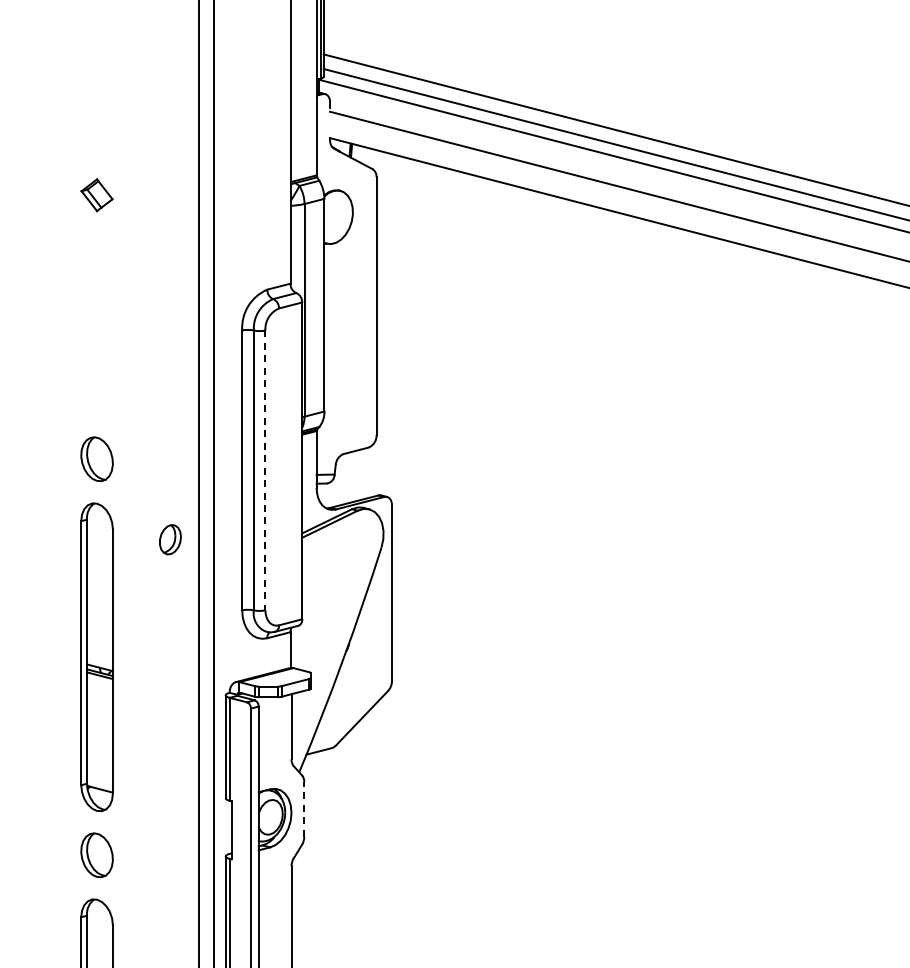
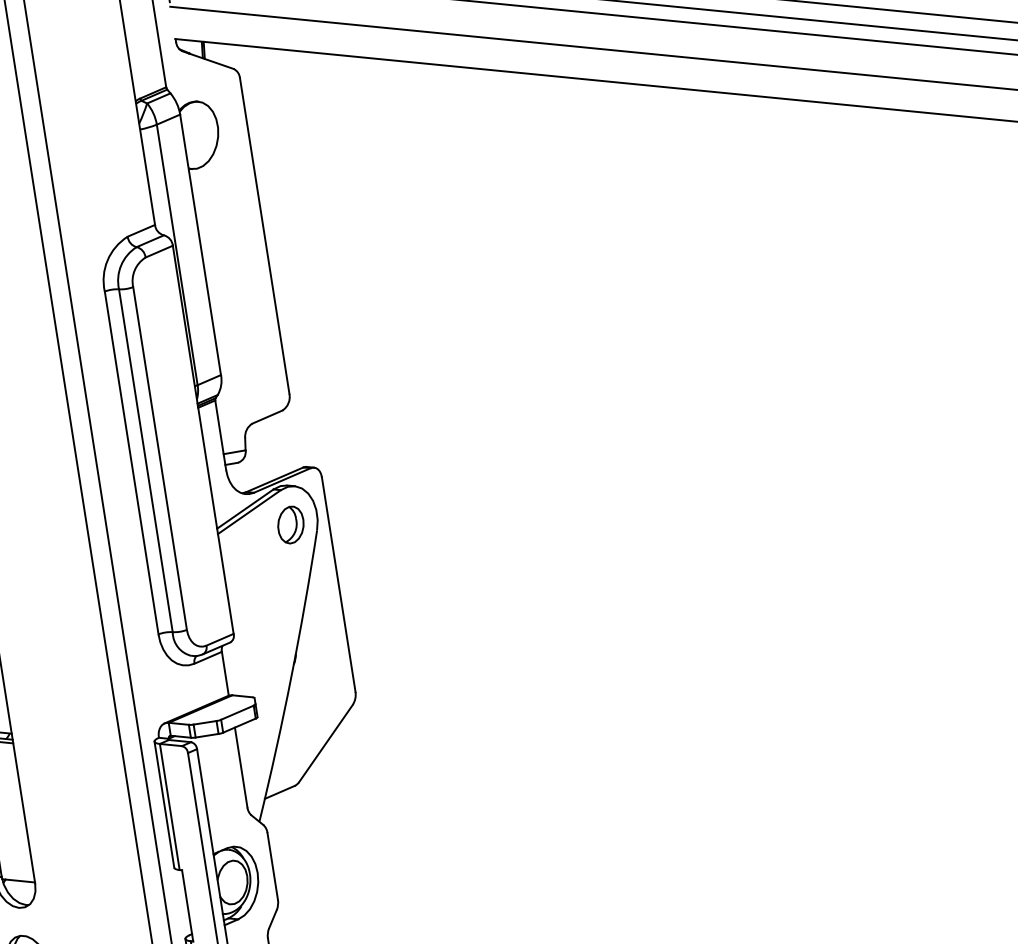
line: (265, 470) -> (160, 458), dashed -> solid
part: (170, 539) -> (290, 524), moved
line: (304, 809) -> (272, 866), dashed -> solid

